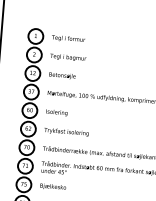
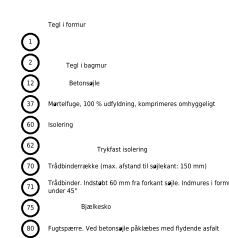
text: (68, 38) -> (66, 24), moved
text: (68, 57) -> (86, 65), moved
text: (62, 75) -> (84, 83), moved
text: (66, 131) -> (121, 149), moved
text: (52, 186) -> (95, 206), moved

